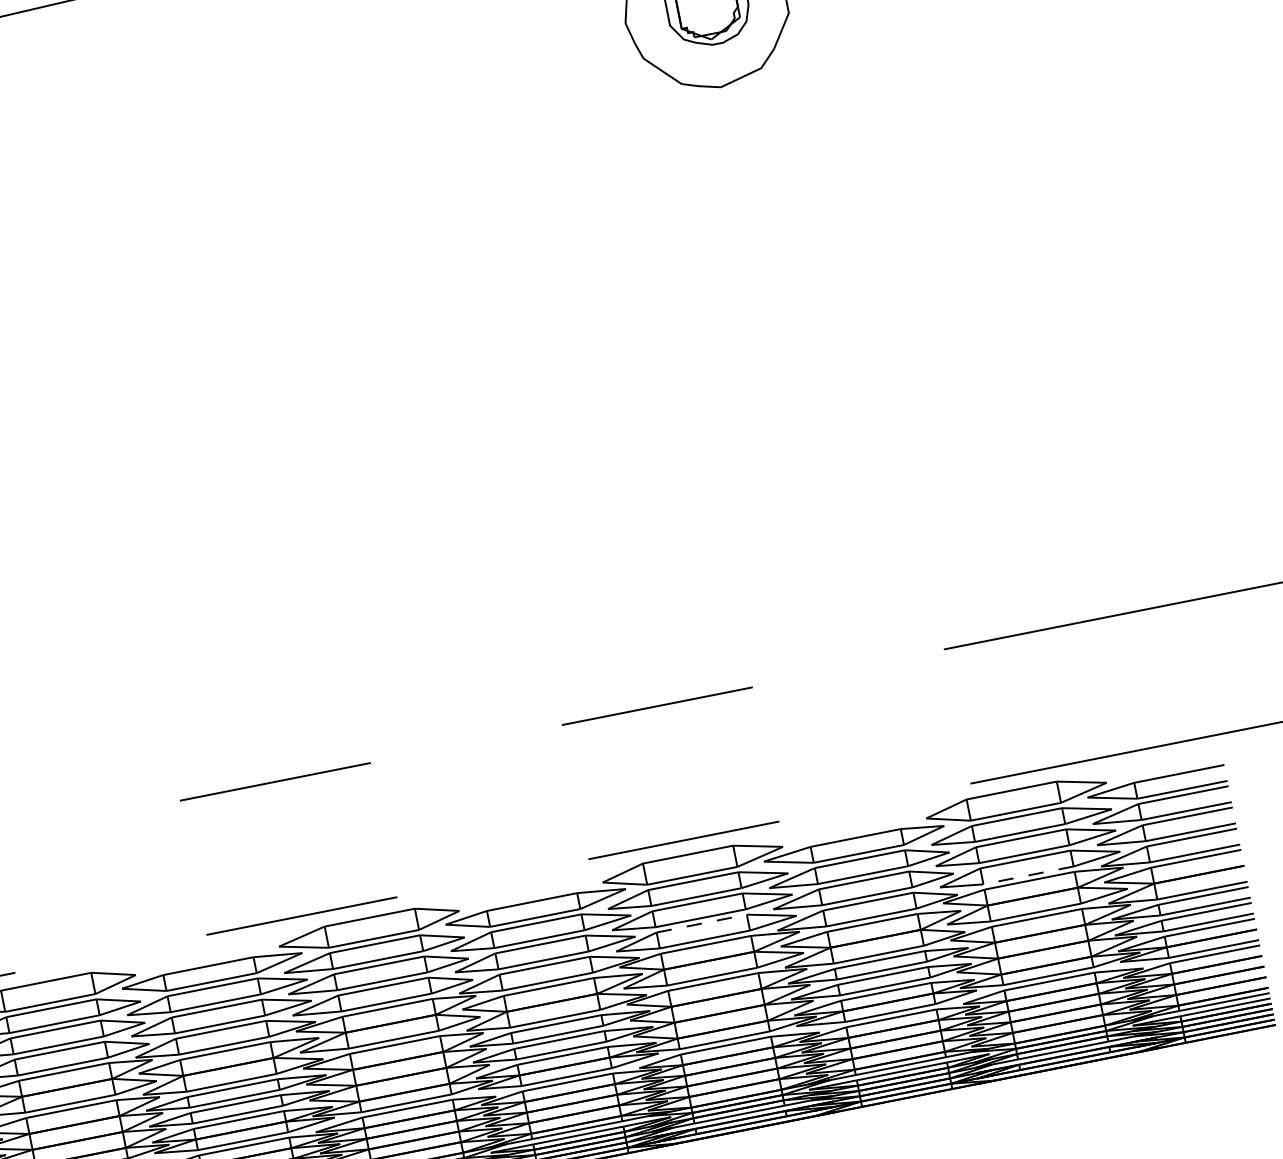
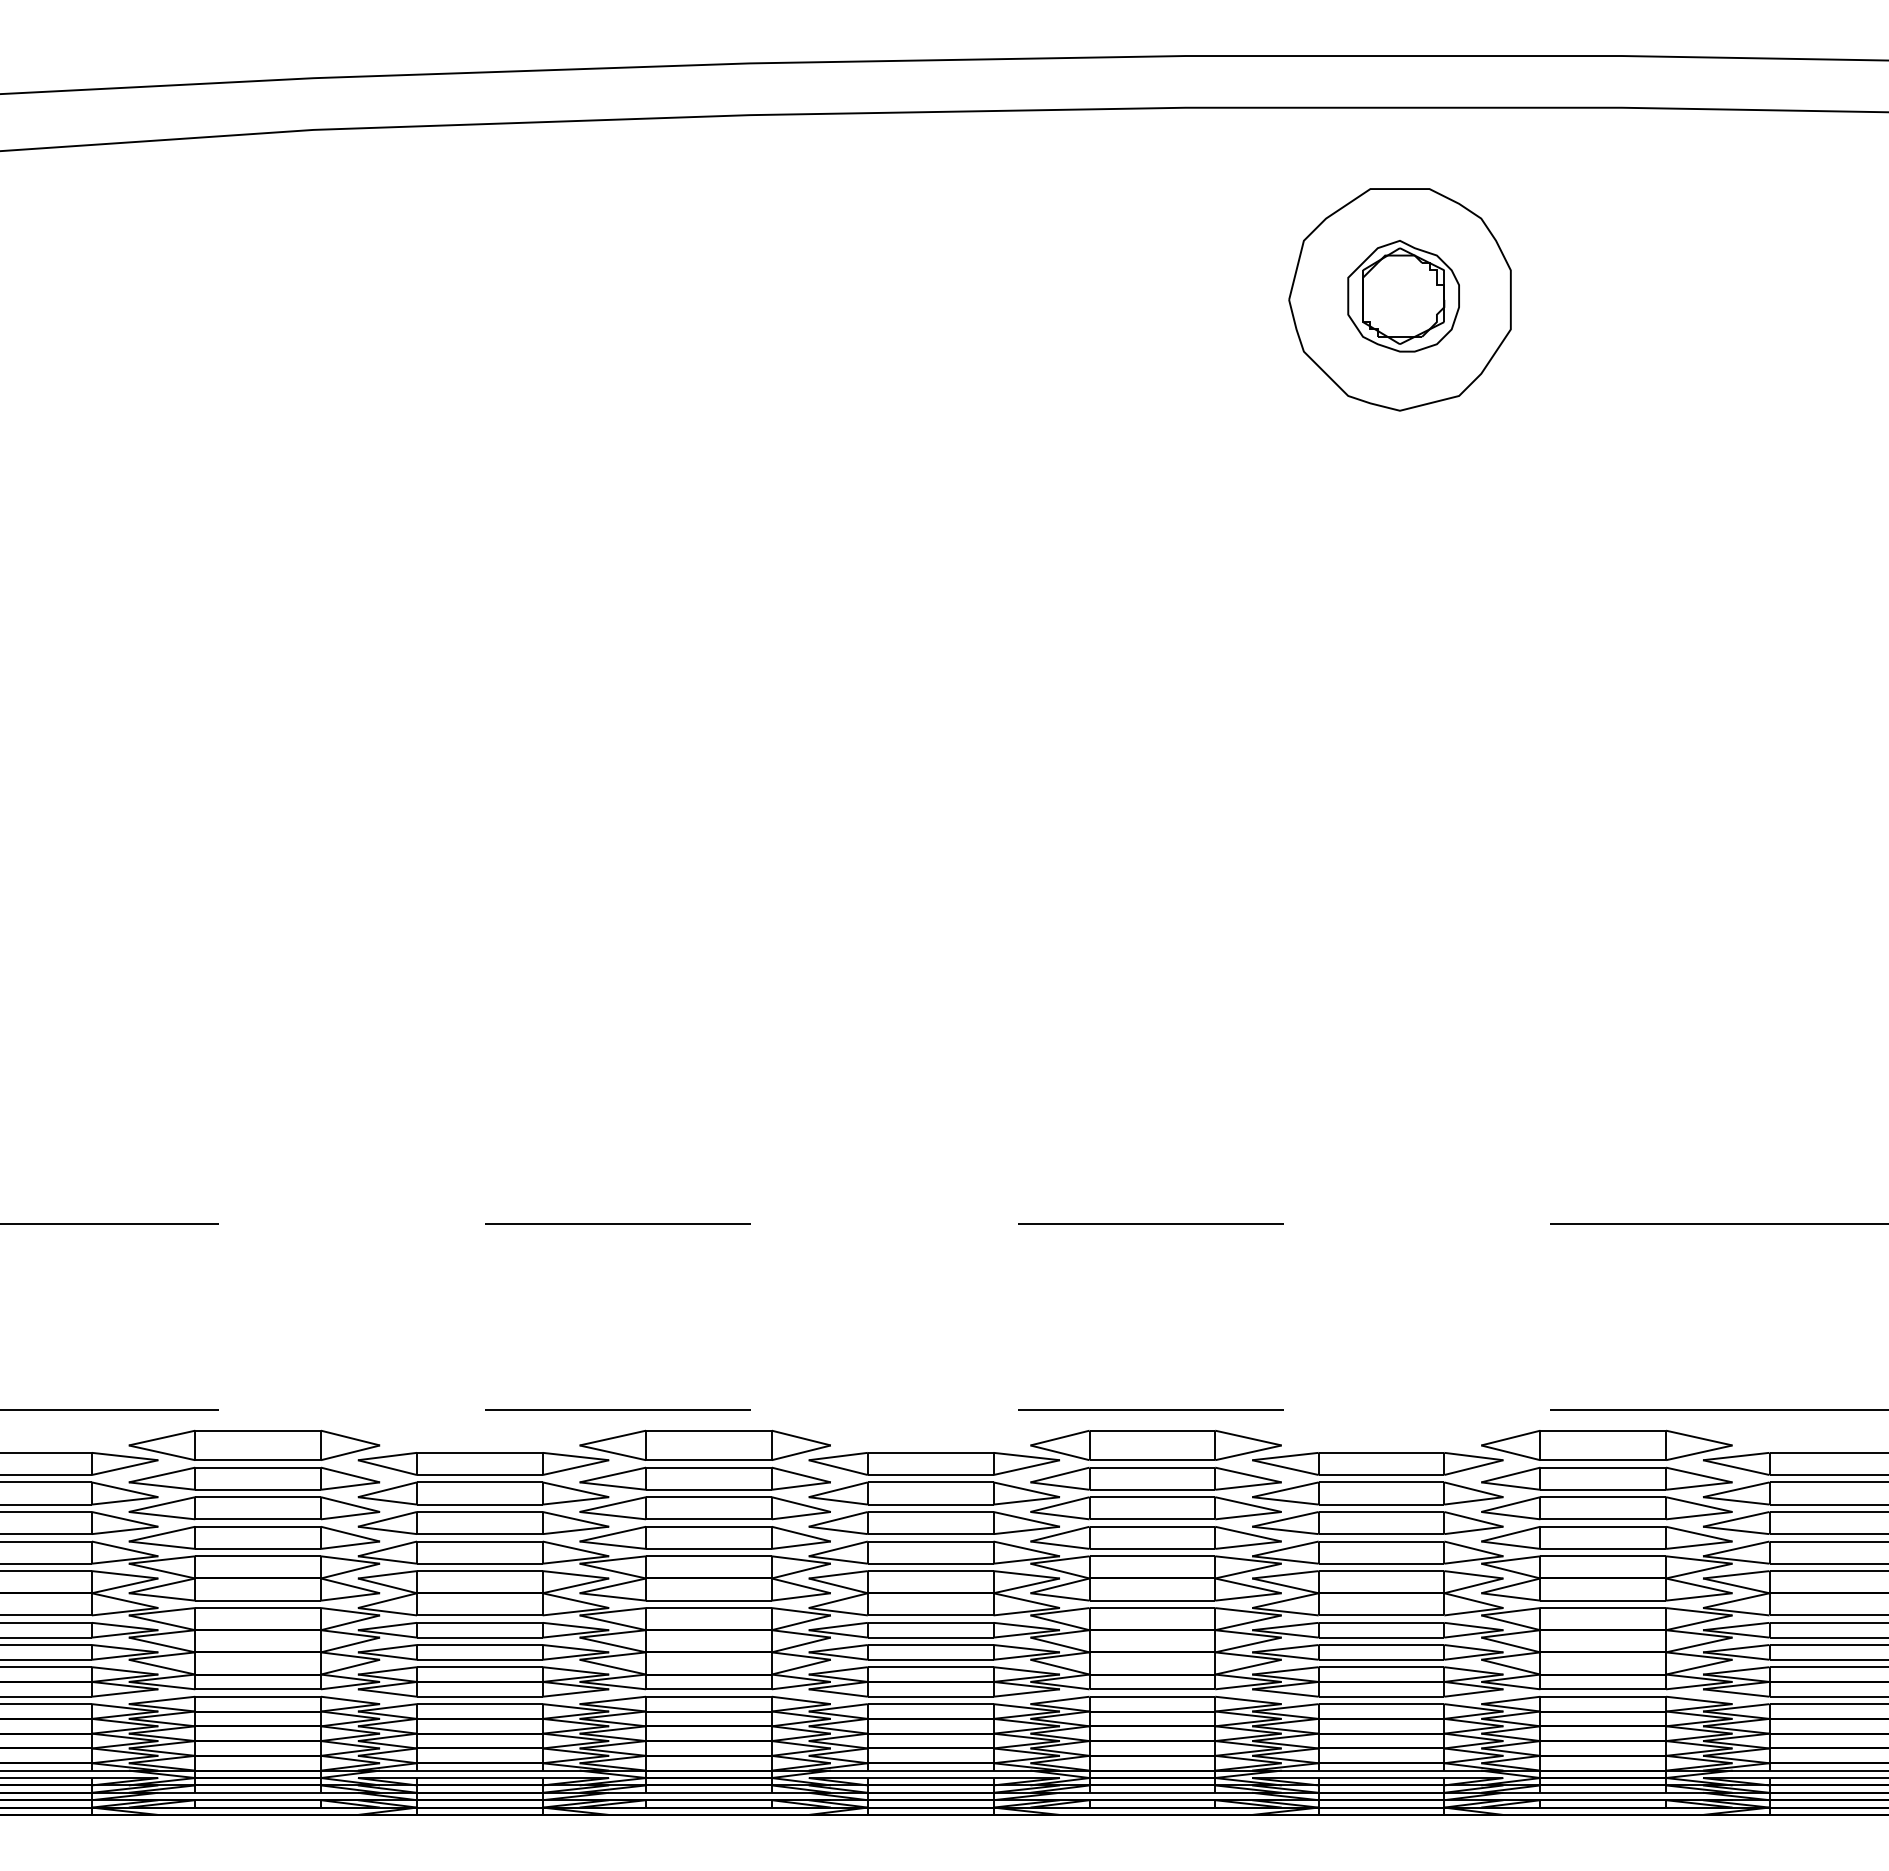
line: (1028, 875) -> (1603, 1548), dashed -> solid
line: (701, 923) -> (1152, 1526), dashed -> solid

